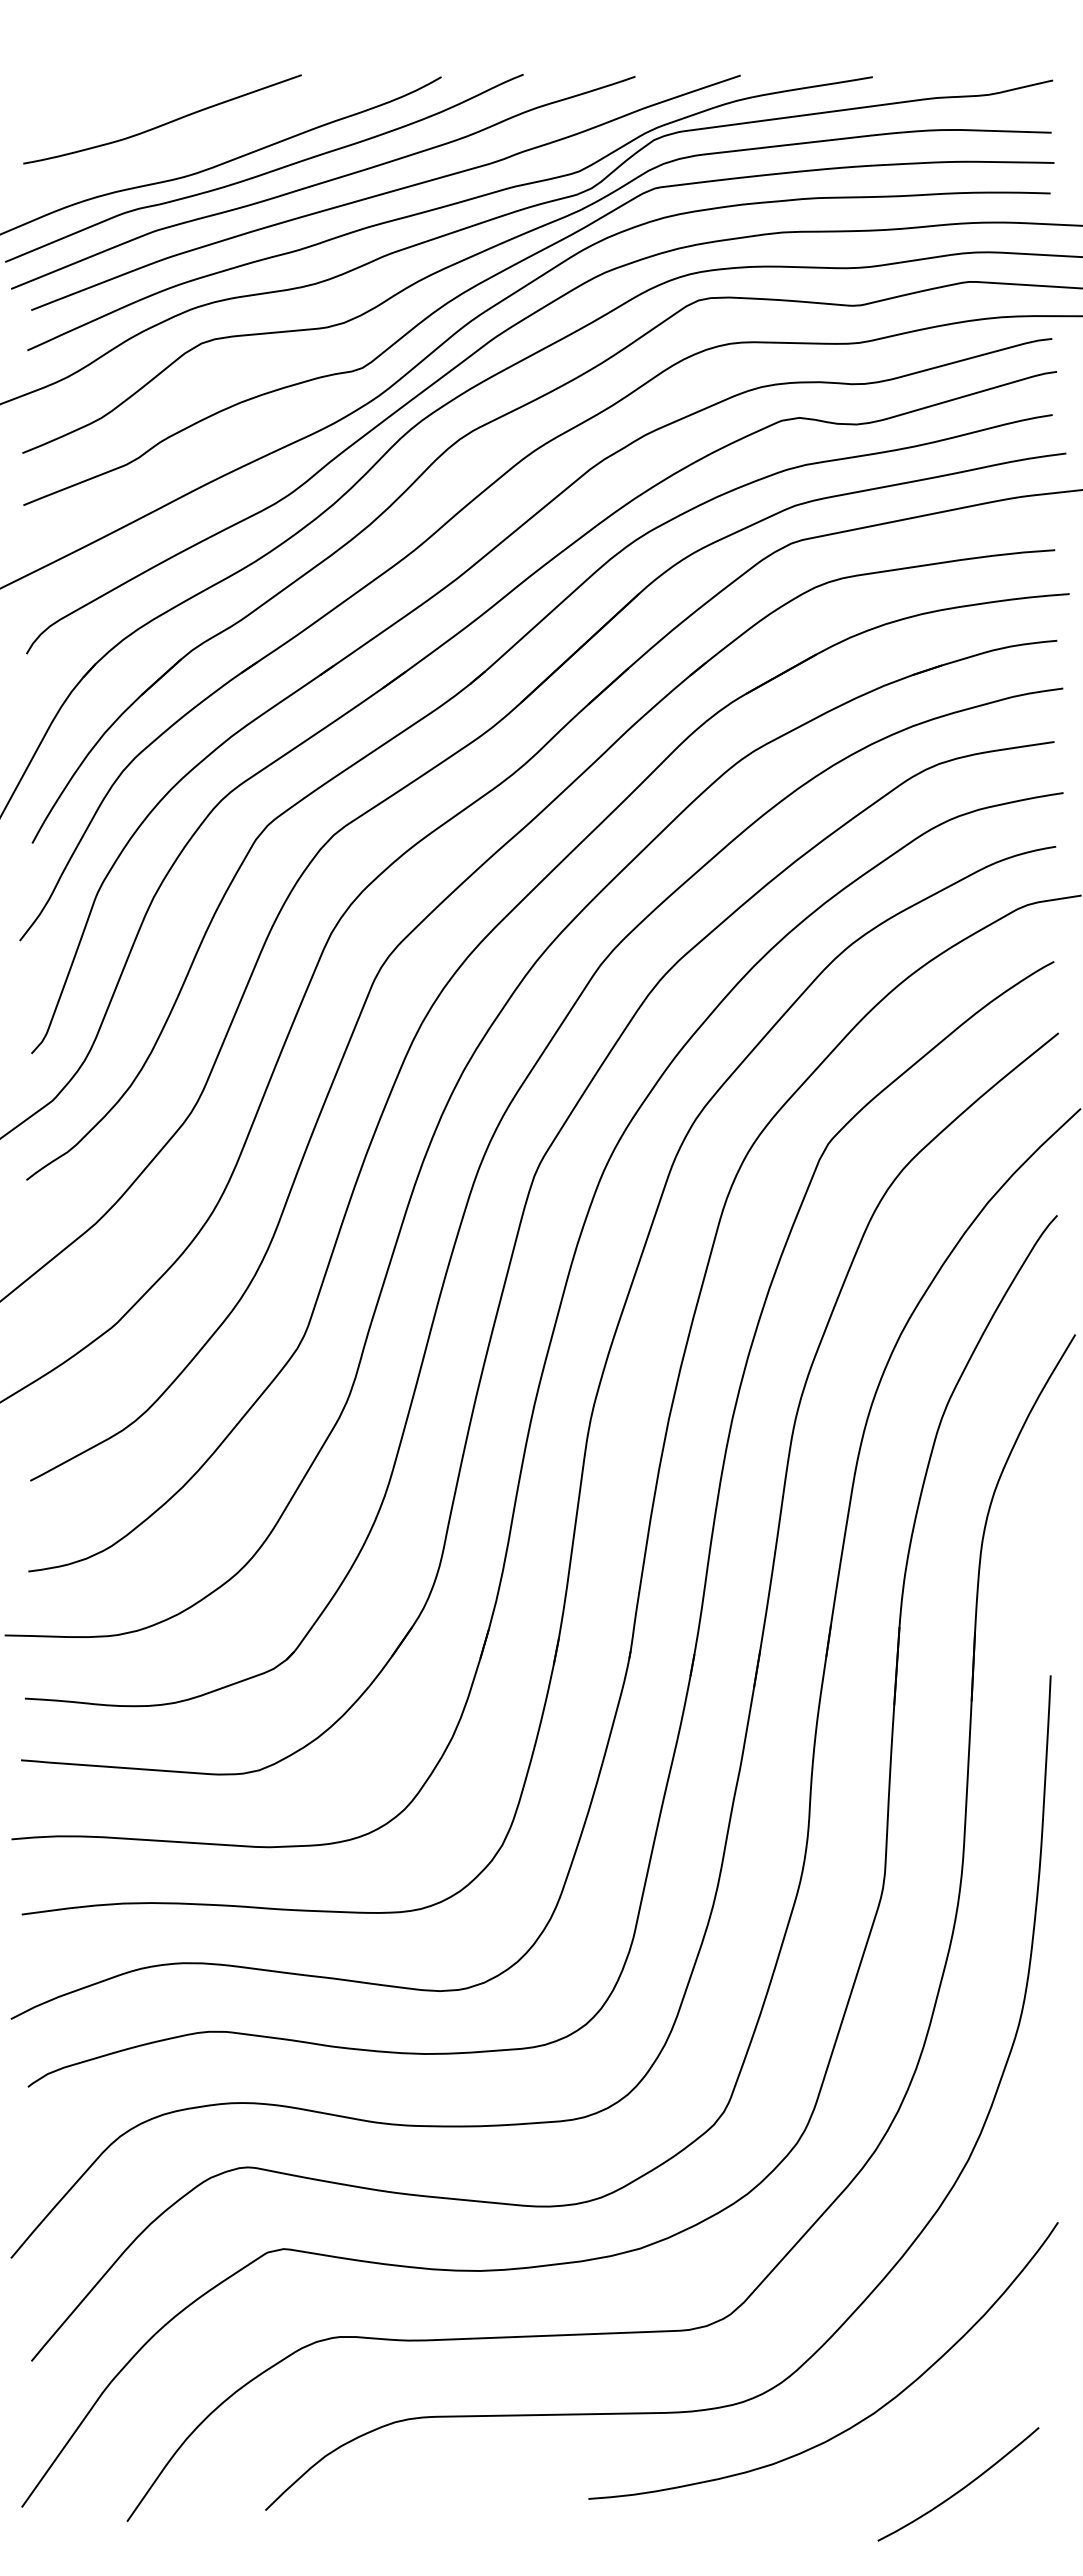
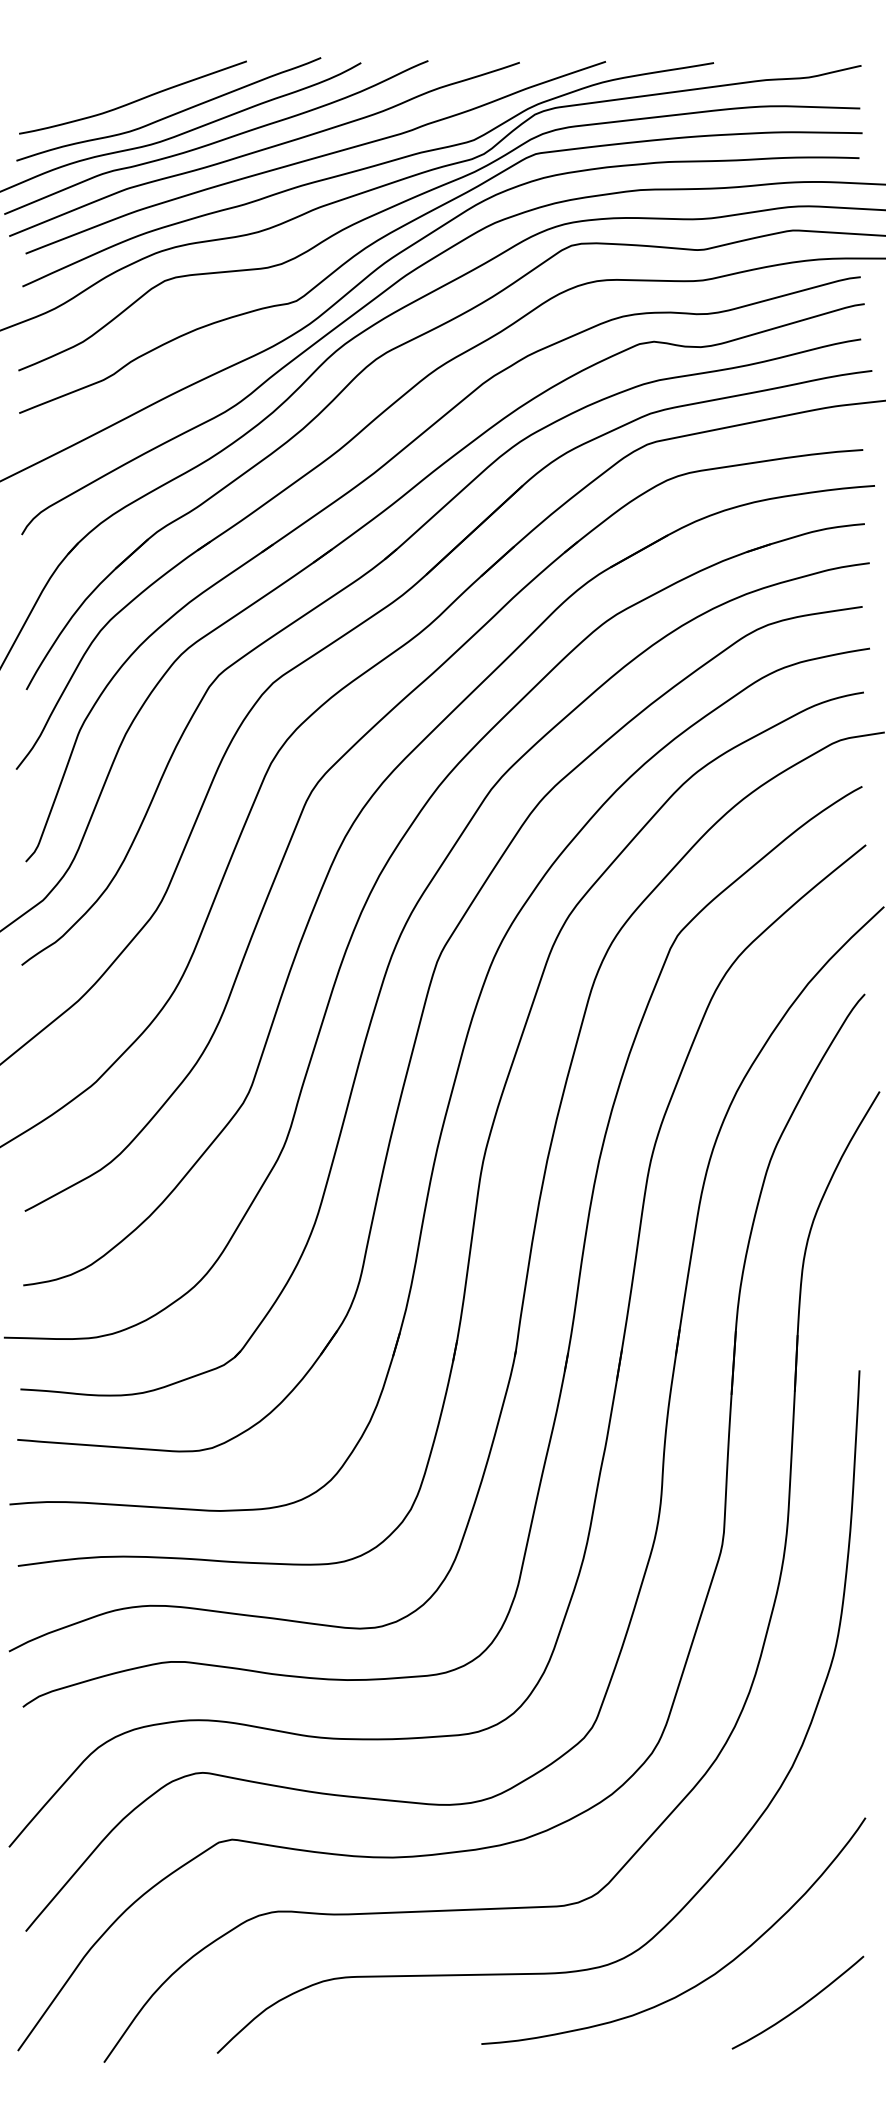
curve: (208, 140) -> (170, 114), added
curve: (962, 2487) -> (801, 2005), moved

